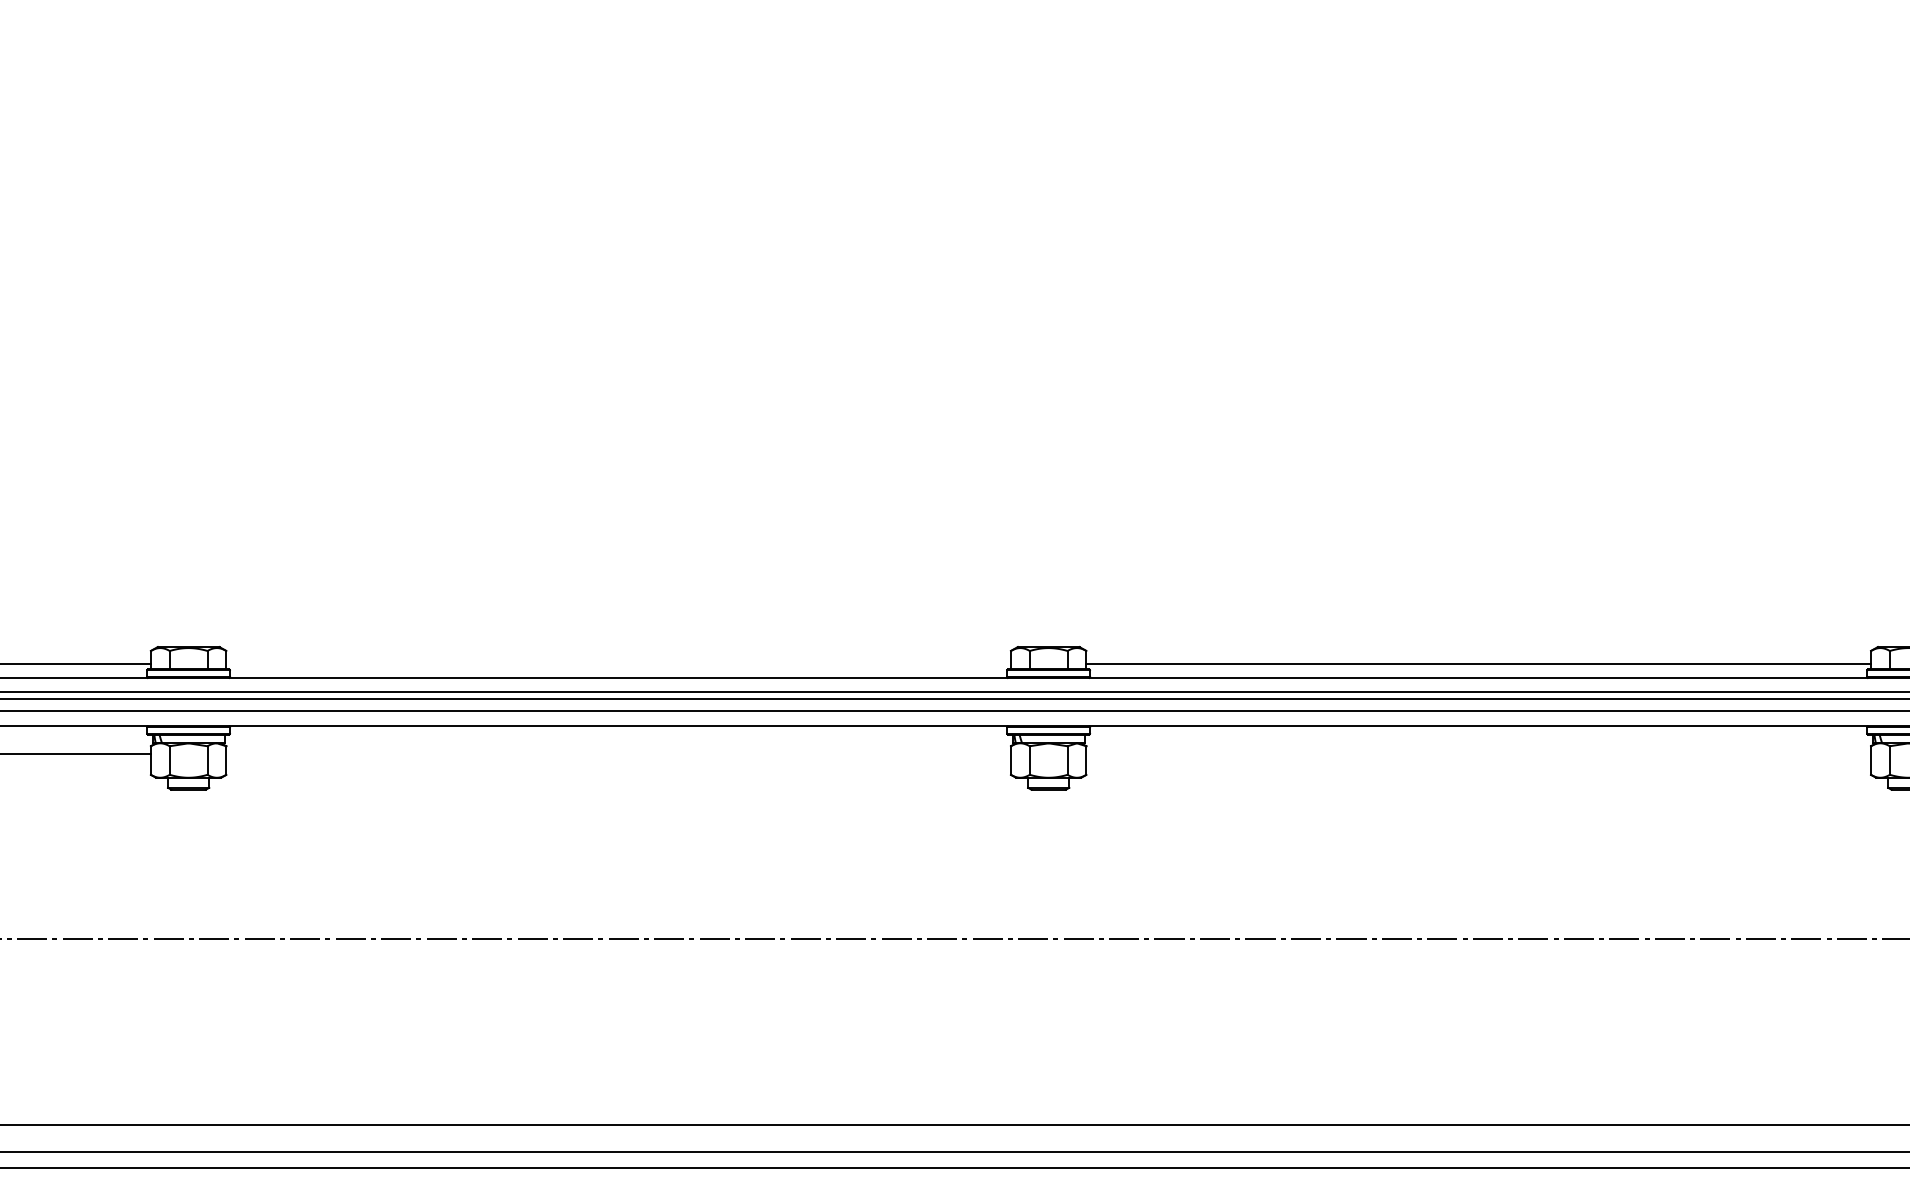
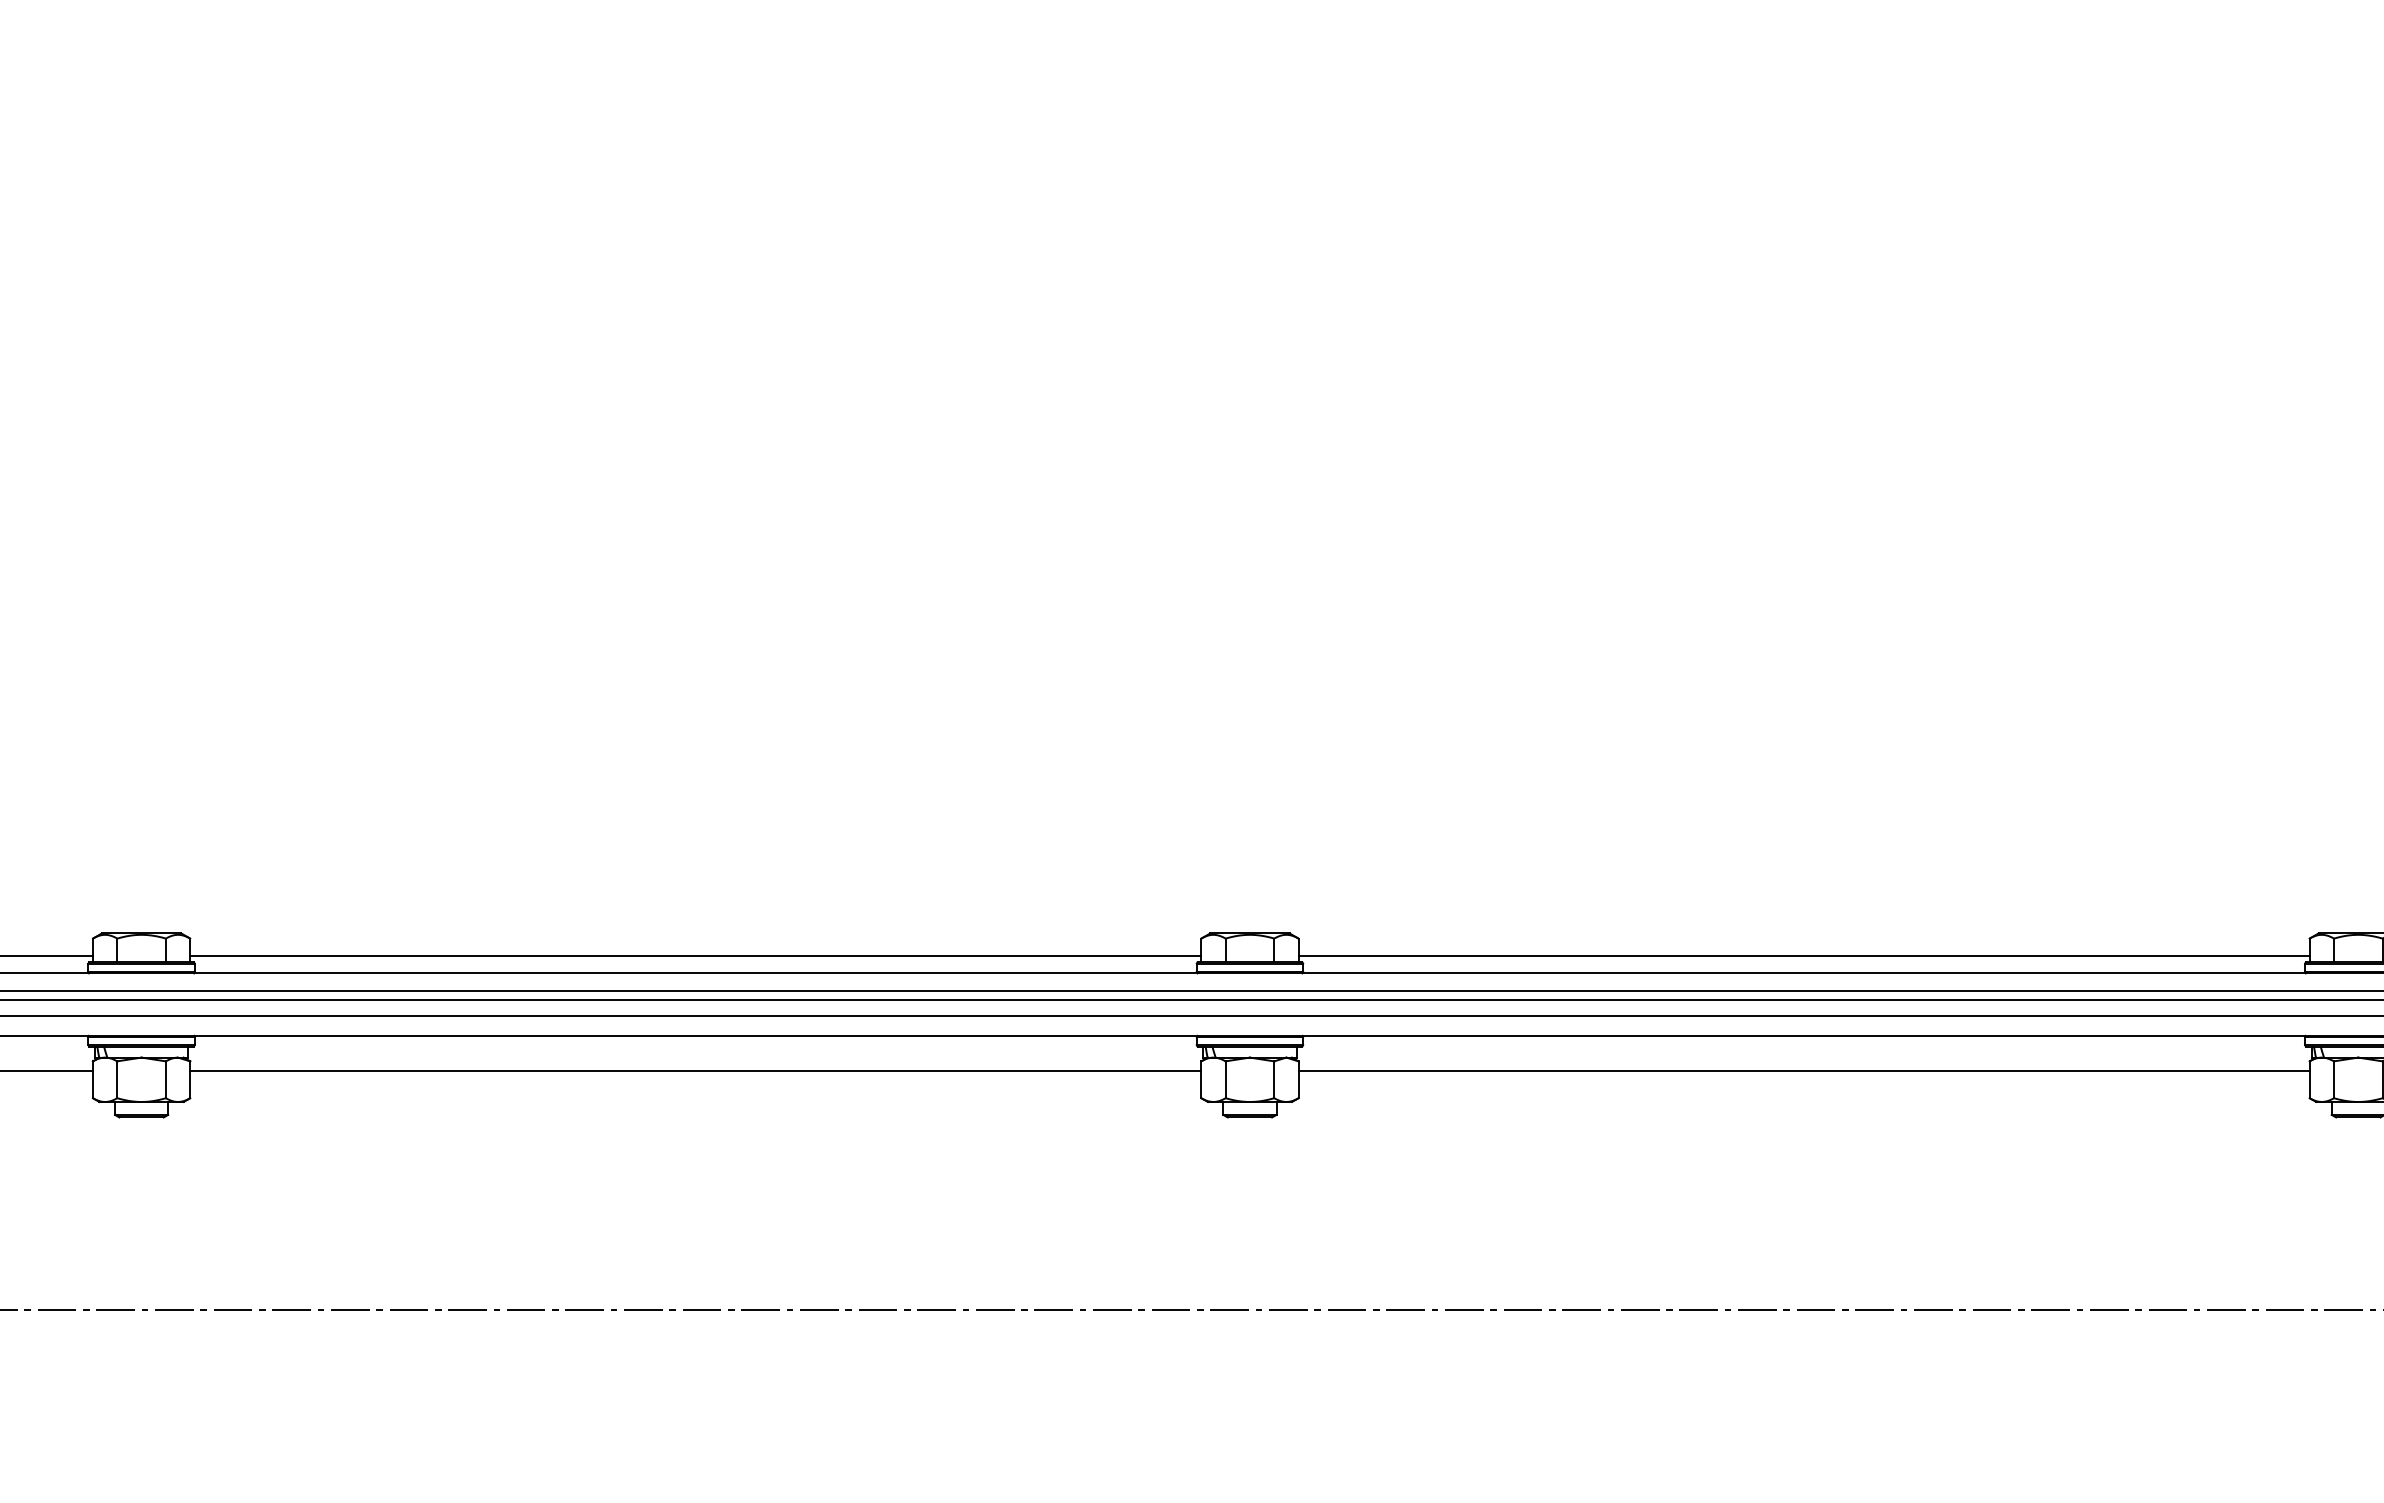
line: (618, 664) -> (695, 956), added
line: (618, 754) -> (695, 1071), added
line: (1478, 754) -> (1803, 1071), added

